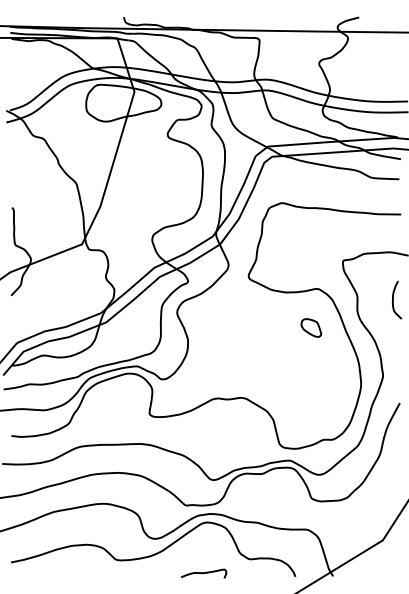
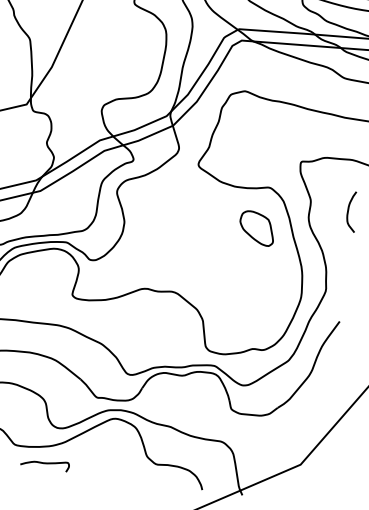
part: (311, 327) -> (257, 227), size x1.67
curve: (204, 573) -> (45, 463), moved

